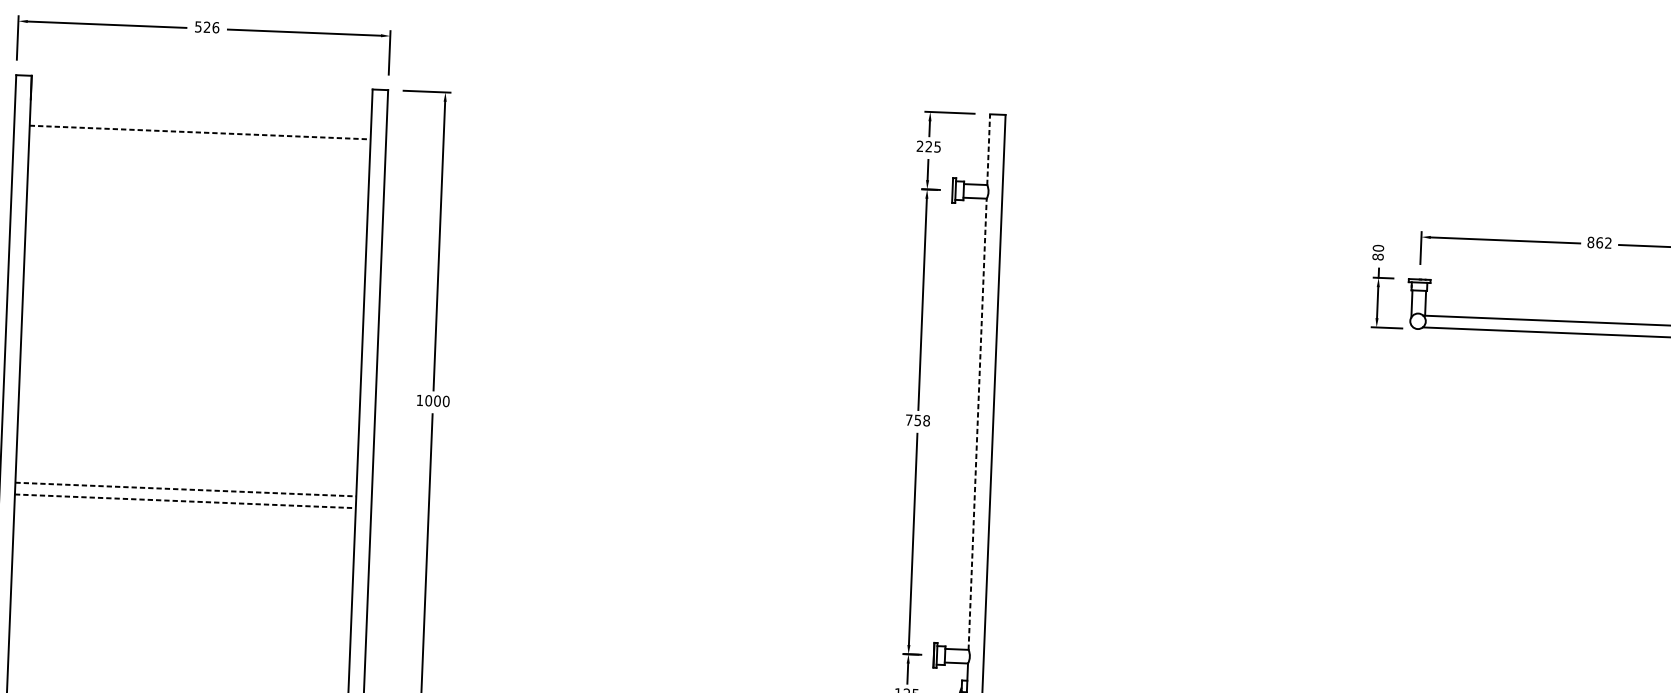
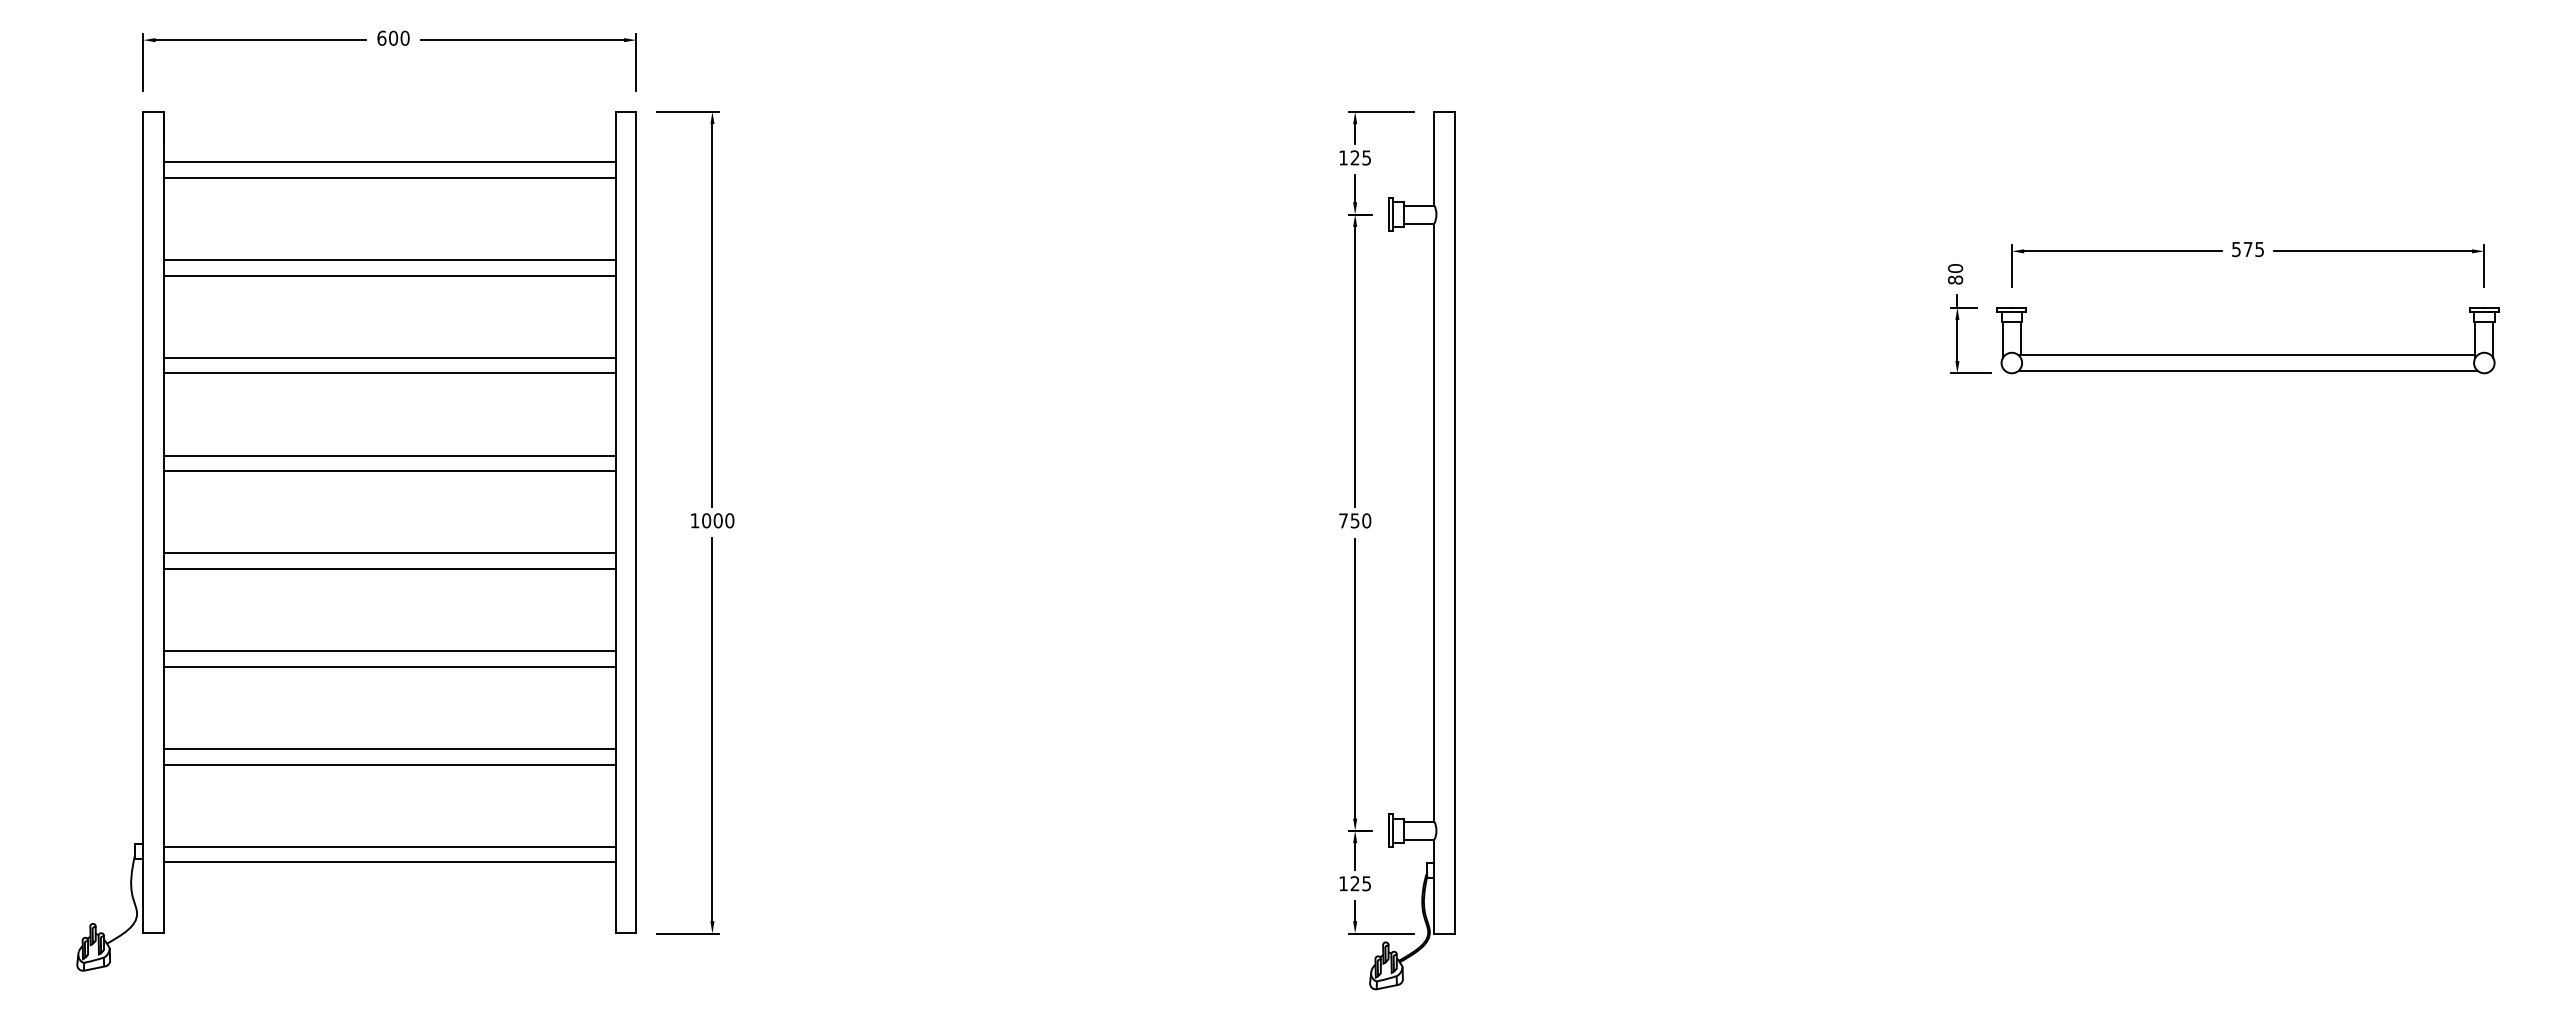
text: (207, 26) -> (393, 37), 526 -> 600
line: (200, 120) -> (389, 162), added
line: (199, 132) -> (389, 177), dashed -> solid
text: (920, 146) -> (1343, 157), 225 -> 125
line: (988, 149) -> (1434, 158), dashed -> solid
line: (197, 194) -> (389, 260), added
line: (196, 206) -> (389, 275), added
text: (1599, 242) -> (2247, 249), 862 -> 575
line: (194, 267) -> (389, 357), added
line: (194, 280) -> (389, 373), added
line: (191, 341) -> (389, 455), added
line: (191, 353) -> (389, 471), added
line: (188, 415) -> (389, 553), added
text: (926, 420) -> (1366, 520), 758 -> 750
line: (977, 424) -> (1434, 522), dashed -> solid
line: (188, 427) -> (389, 569), added
line: (185, 489) -> (389, 651), dashed -> solid
line: (185, 501) -> (389, 666), dashed -> solid
line: (182, 563) -> (389, 749), added
line: (182, 574) -> (389, 764), added
line: (179, 636) -> (389, 846), added
line: (179, 648) -> (389, 862), added

